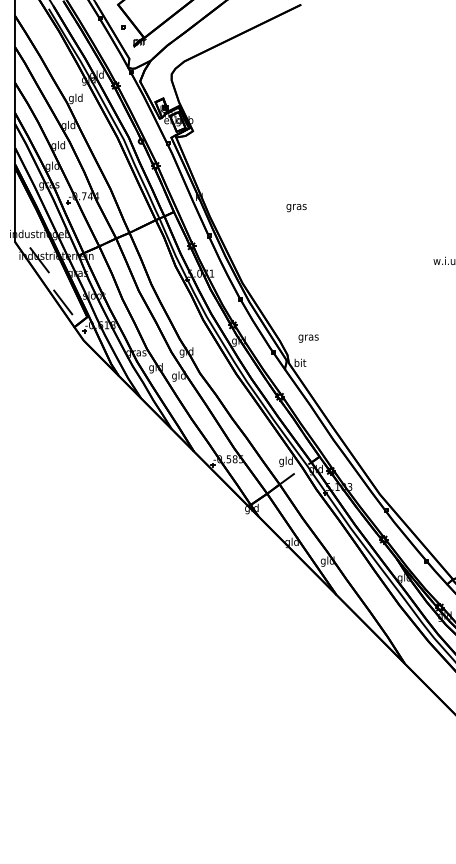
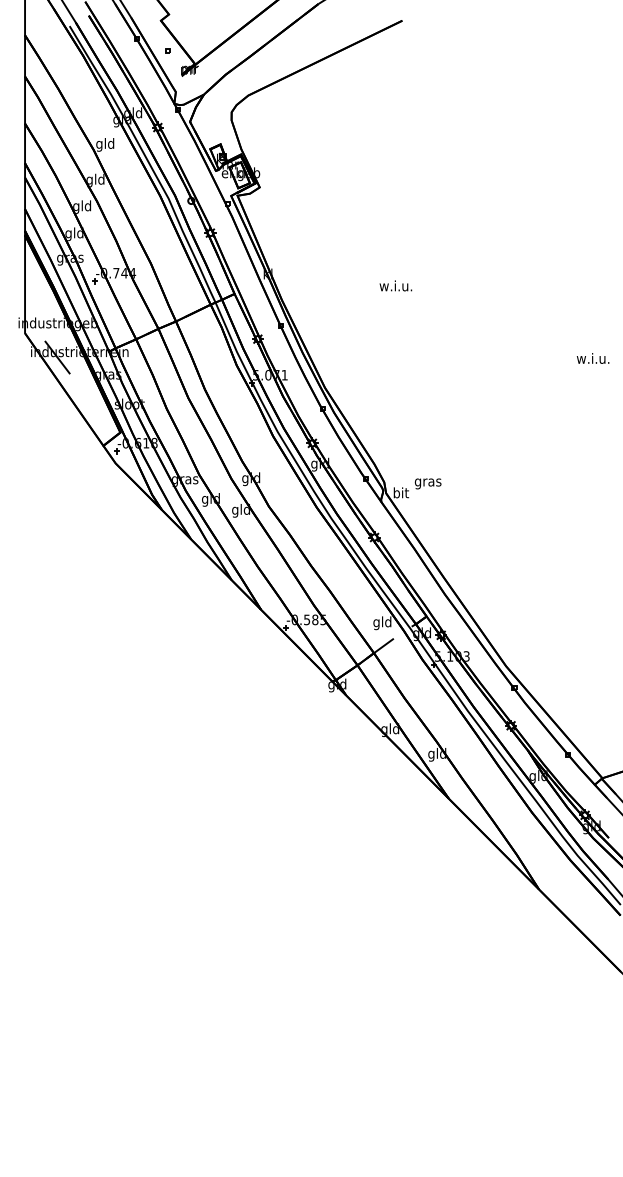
text: (296, 207) -> (395, 287), gras -> w.i.u.
line: (63, 301) -> (88, 412), removed
text: (308, 338) -> (427, 483), moved

